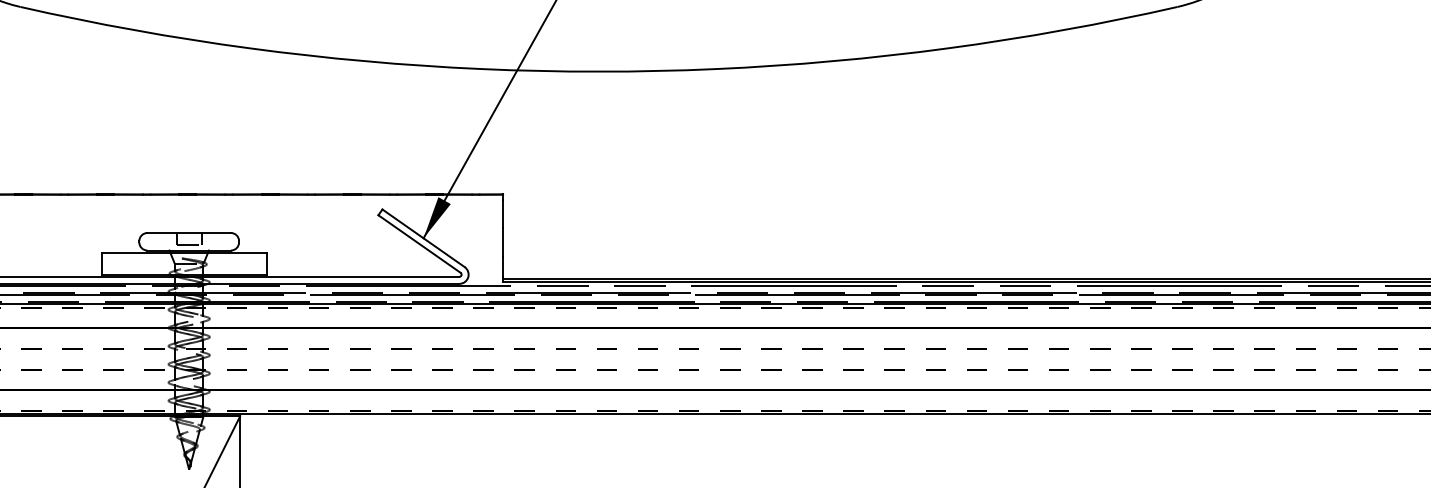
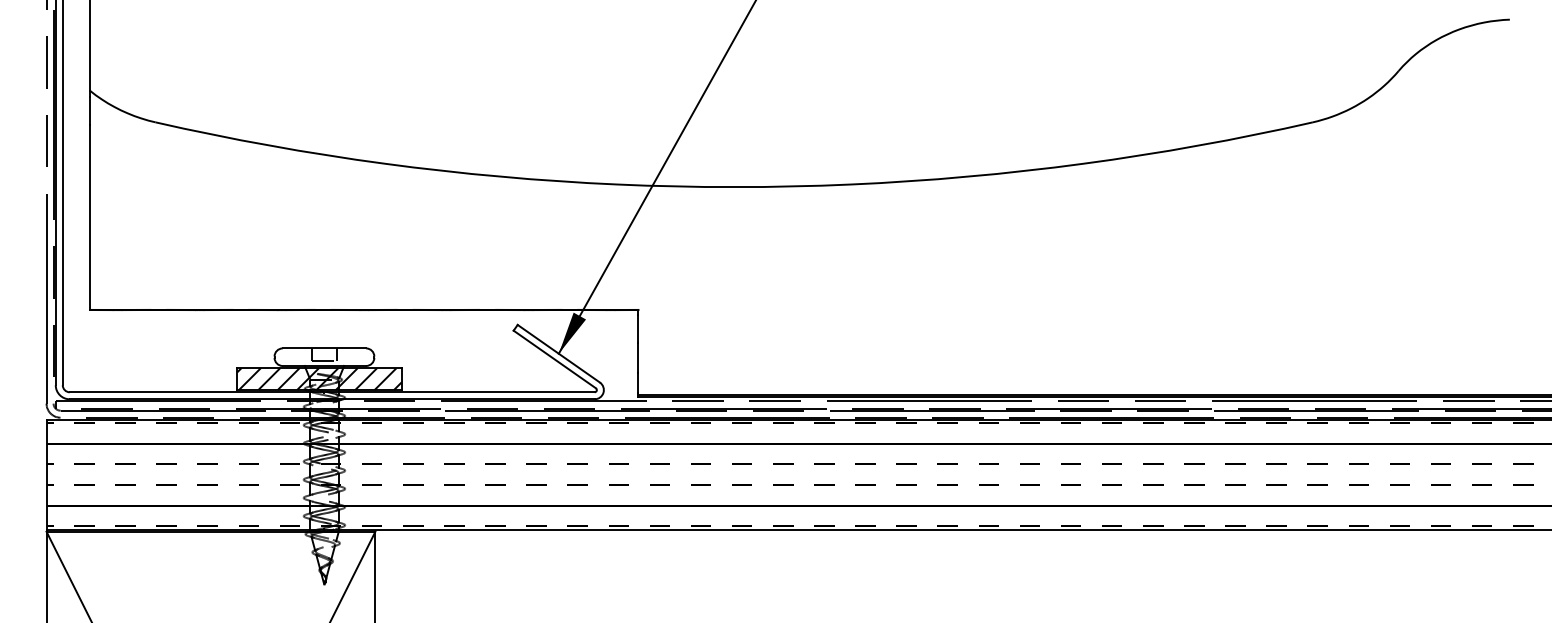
hatch: (184, 264) -> (319, 379), added

